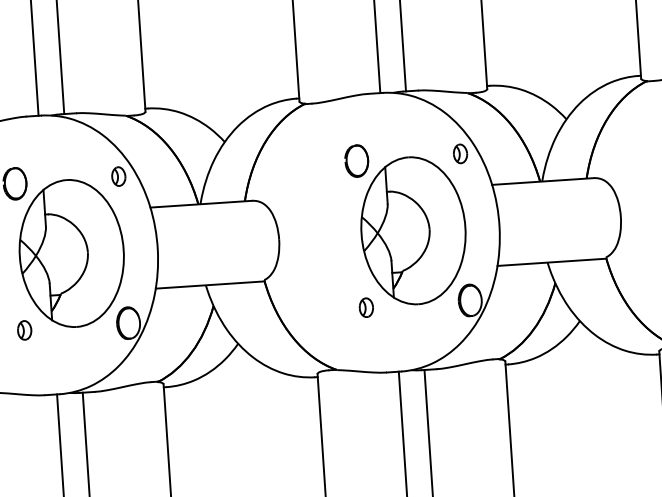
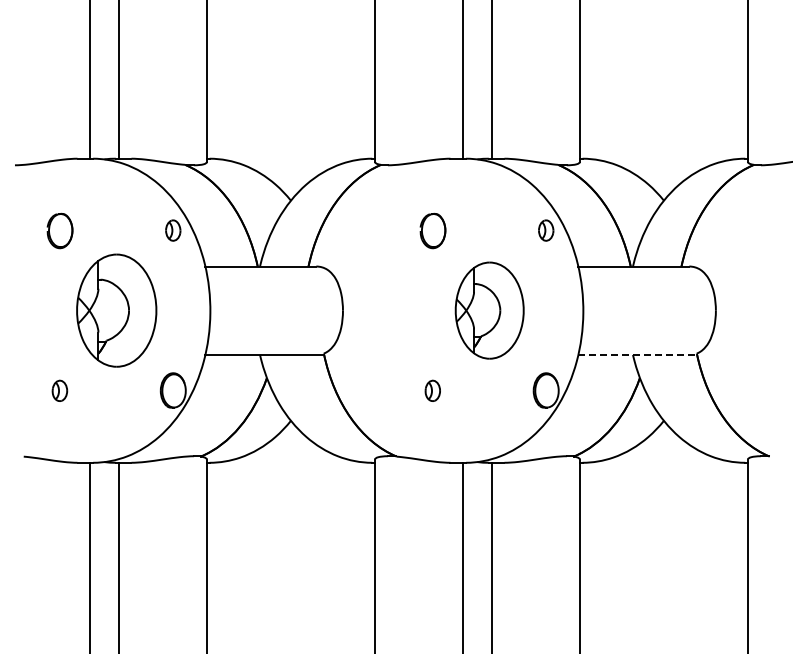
part: (413, 230) -> (489, 310), size x0.6
part: (71, 253) -> (116, 310), size x0.7
line: (552, 261) -> (638, 354), solid -> dashed

